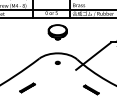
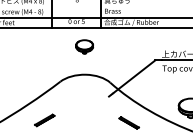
part: (57, 32) -> (84, 46), size x0.7
part: (57, 62) -> (84, 86), removed

